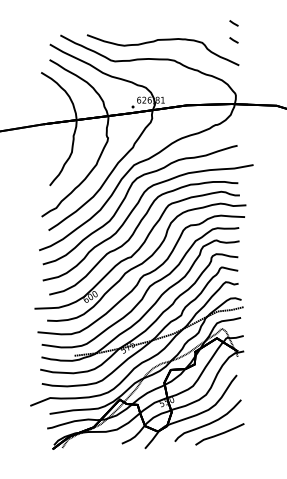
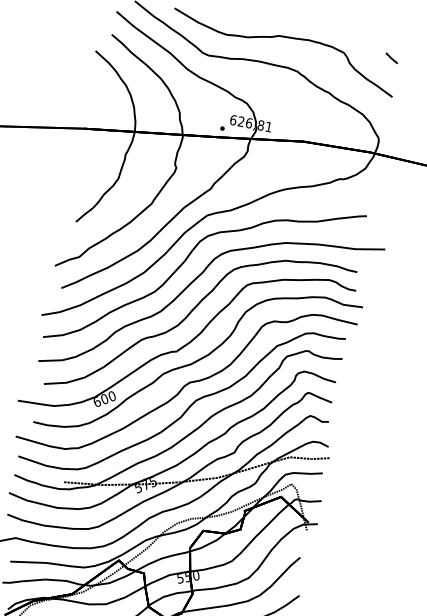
line: (233, 23) -> (395, 33), removed

